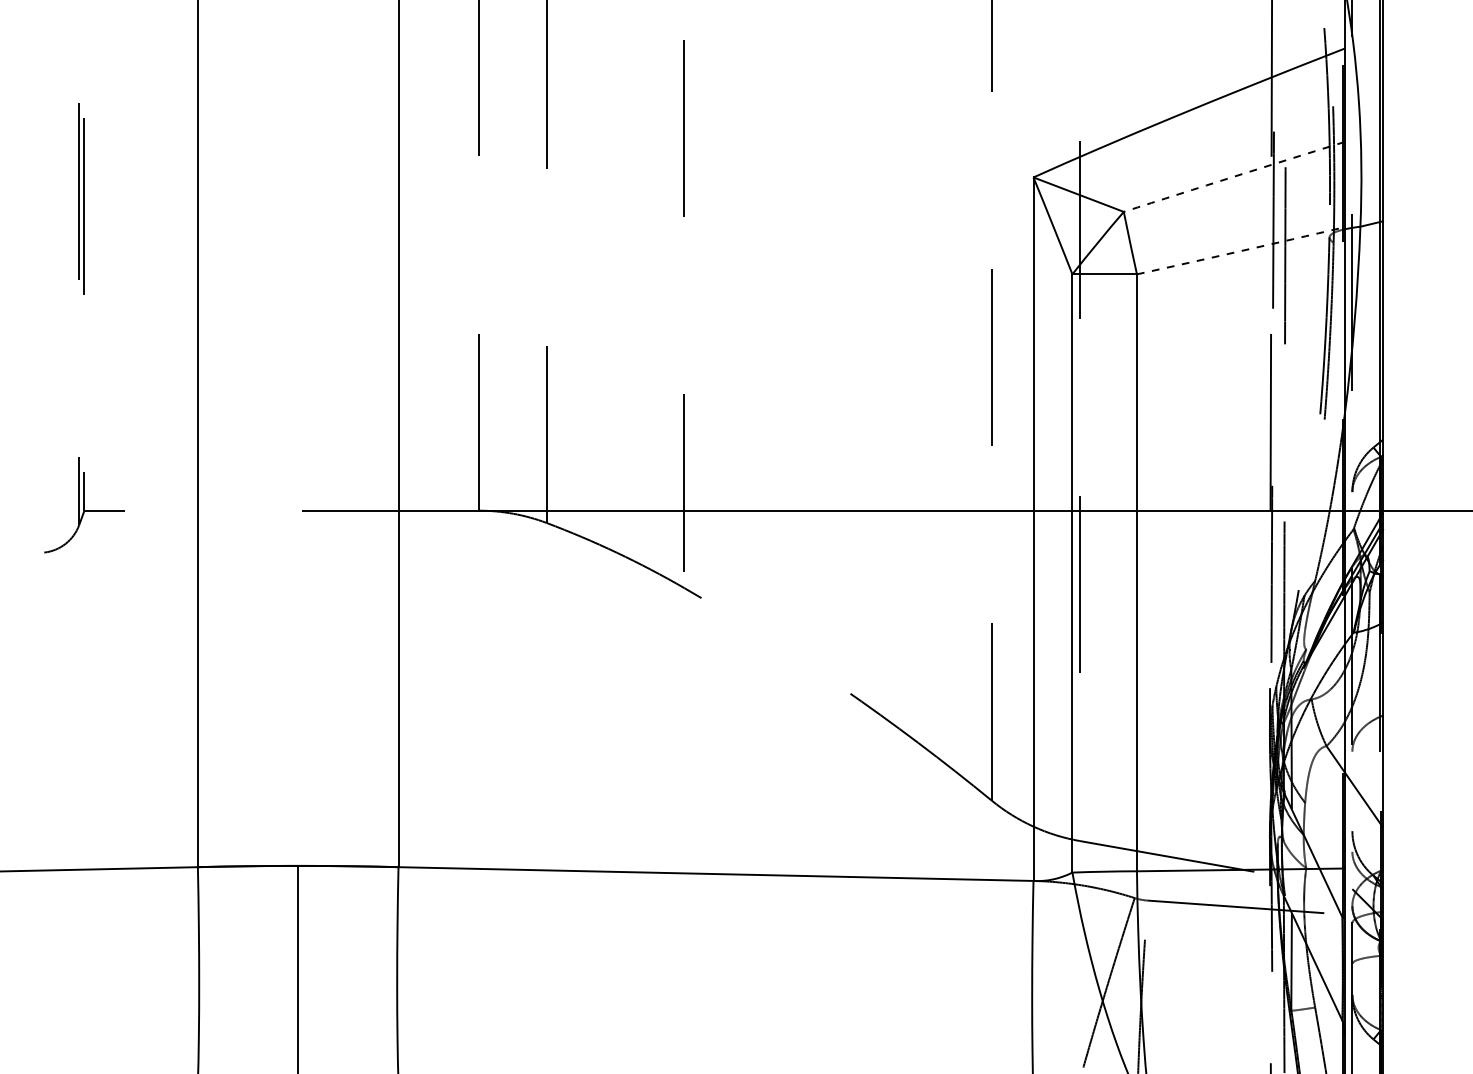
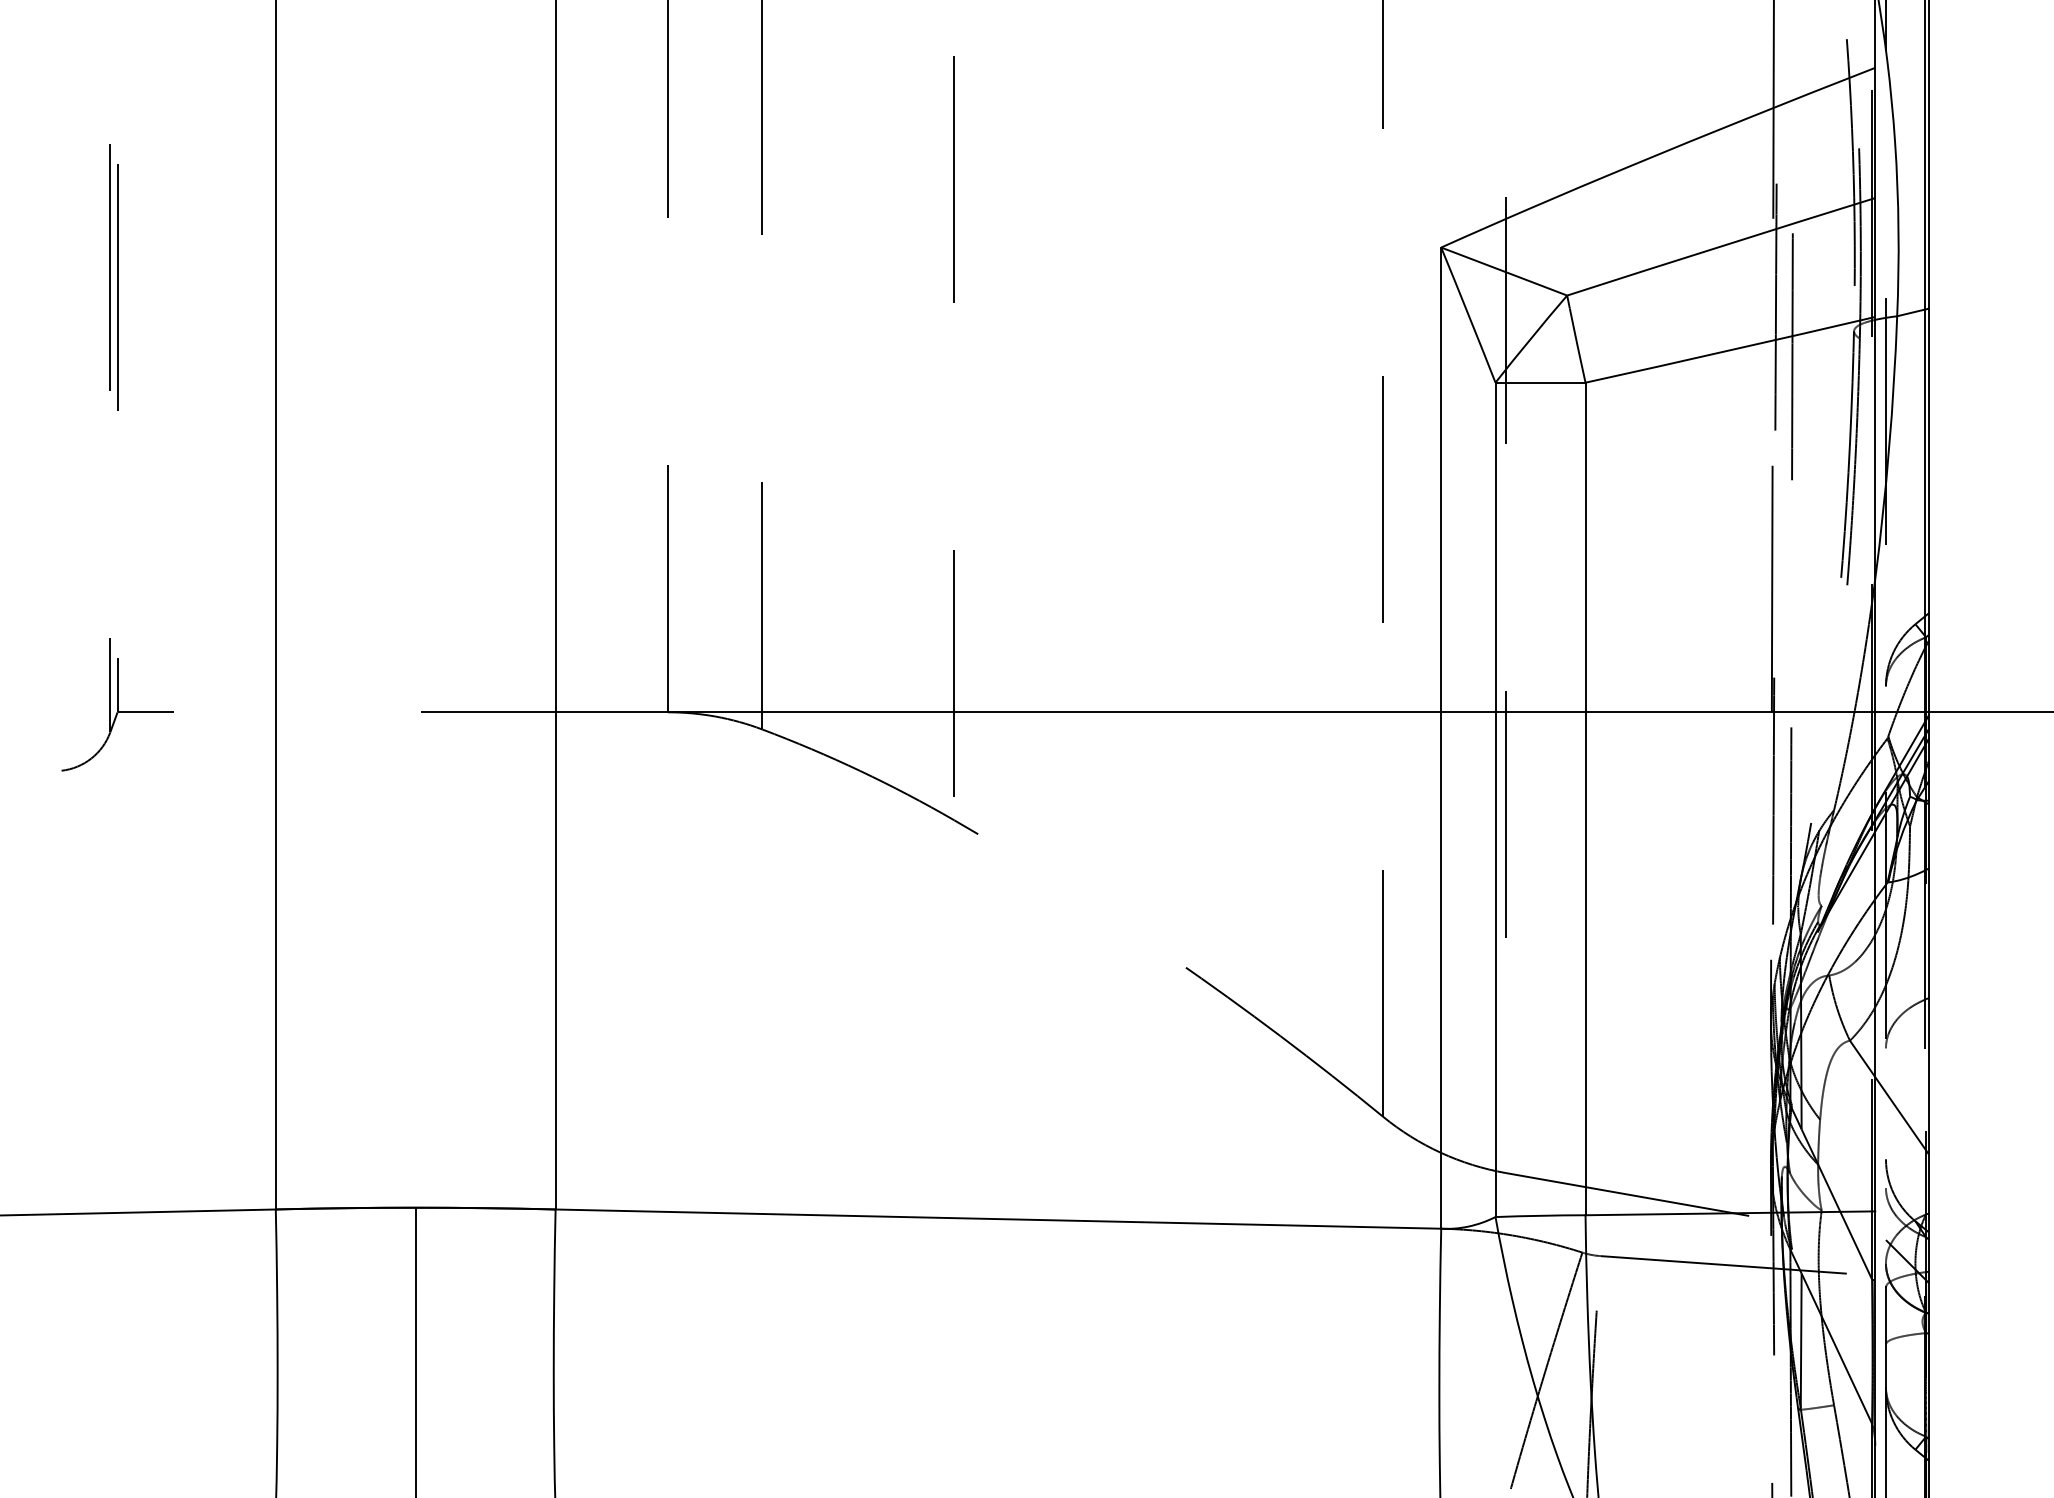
arc: (1234, 176) -> (1721, 246), dashed -> solid
arc: (1240, 251) -> (1730, 350), dashed -> solid

